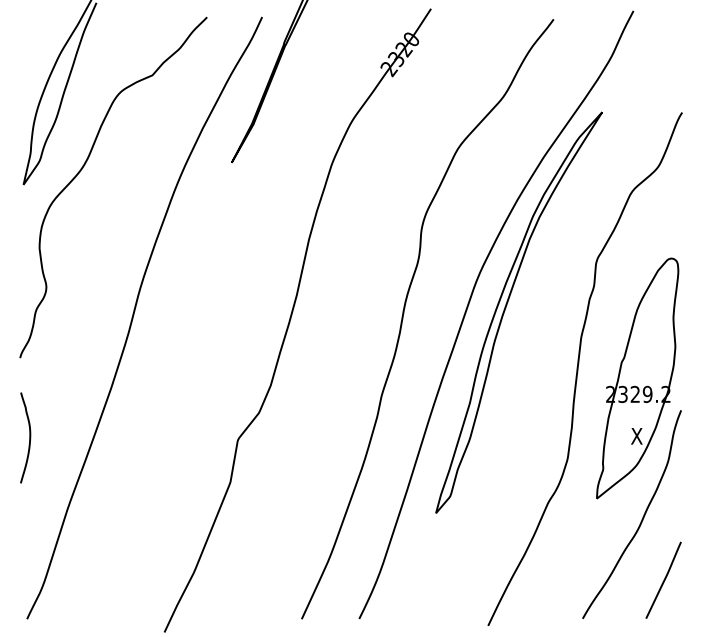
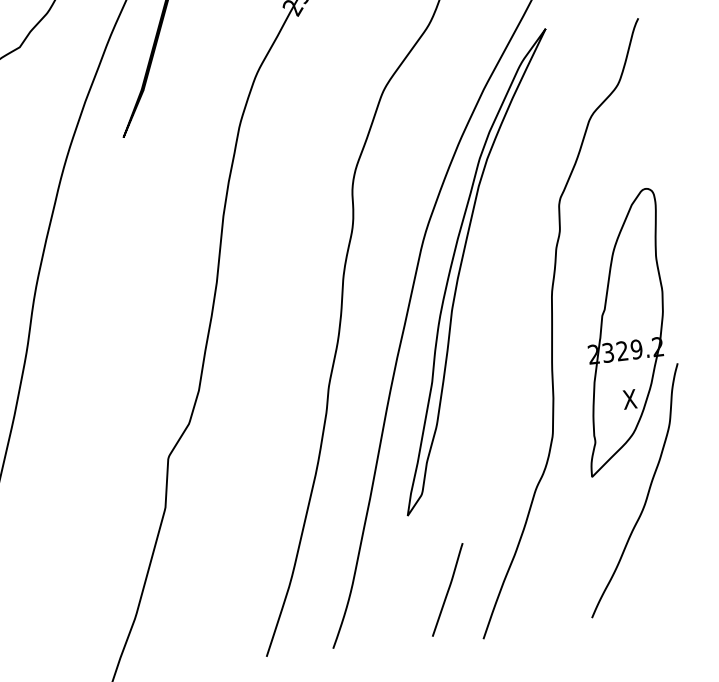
line: (663, 579) -> (447, 588), moved

